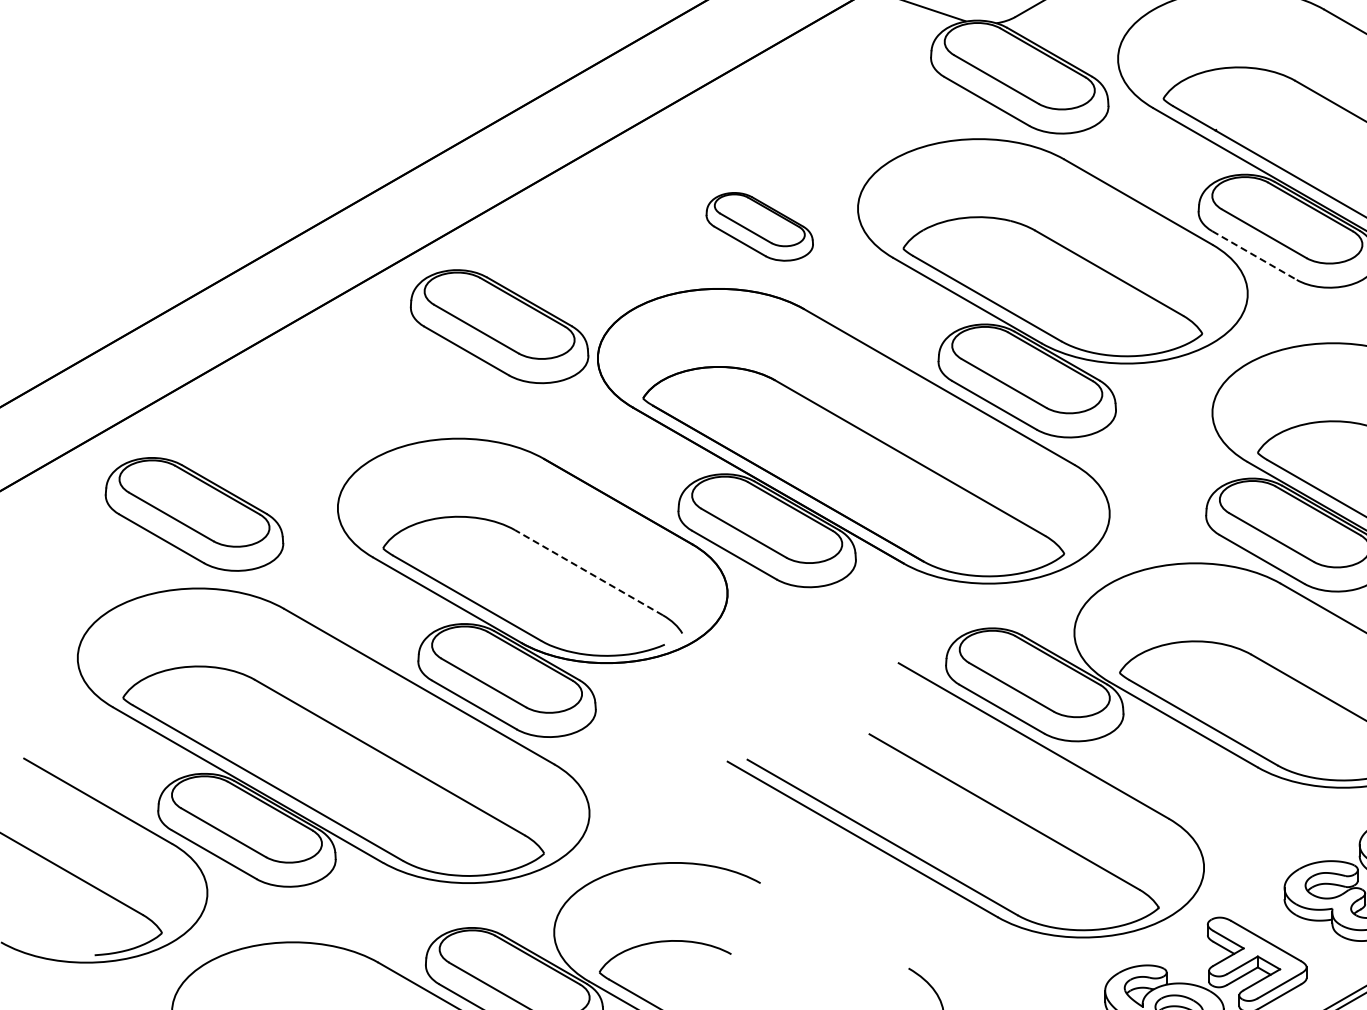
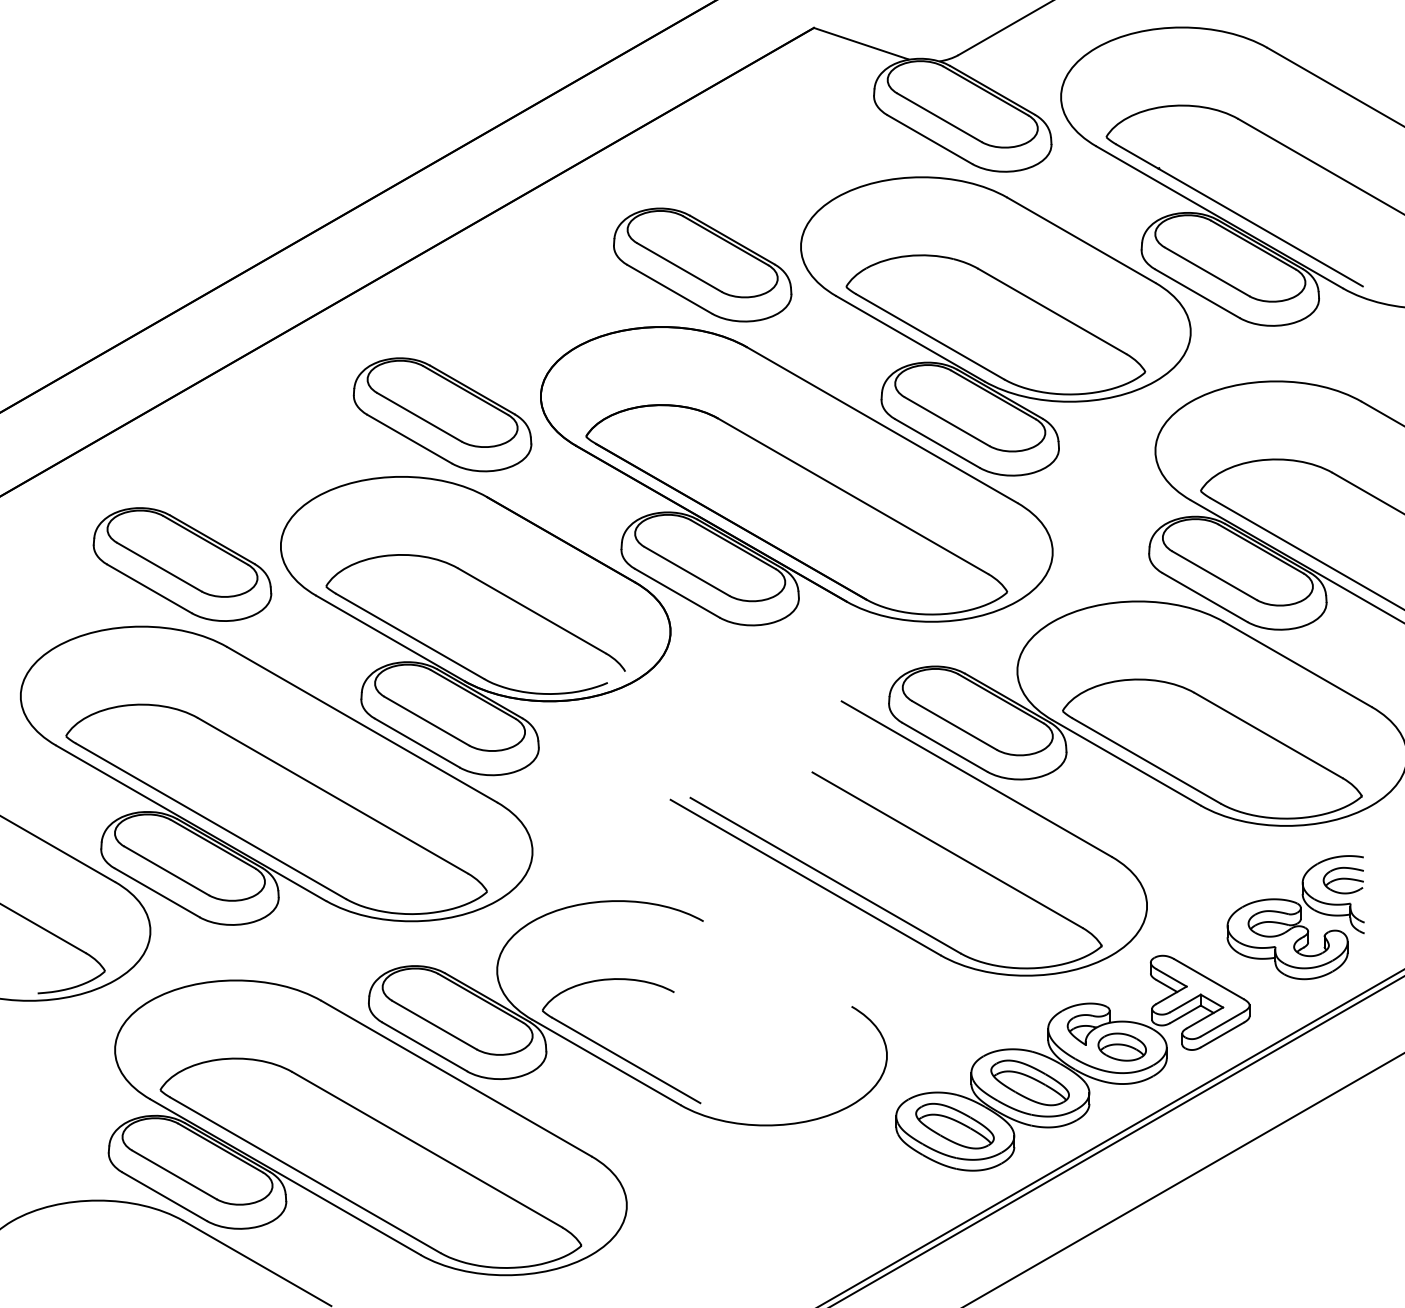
part: (759, 226) -> (702, 264), size x1.67
line: (1254, 255) -> (1197, 293), dashed -> solid
part: (499, 326) -> (442, 414), moved
part: (194, 514) -> (182, 564), moved
line: (588, 572) -> (531, 610), dashed -> solid

